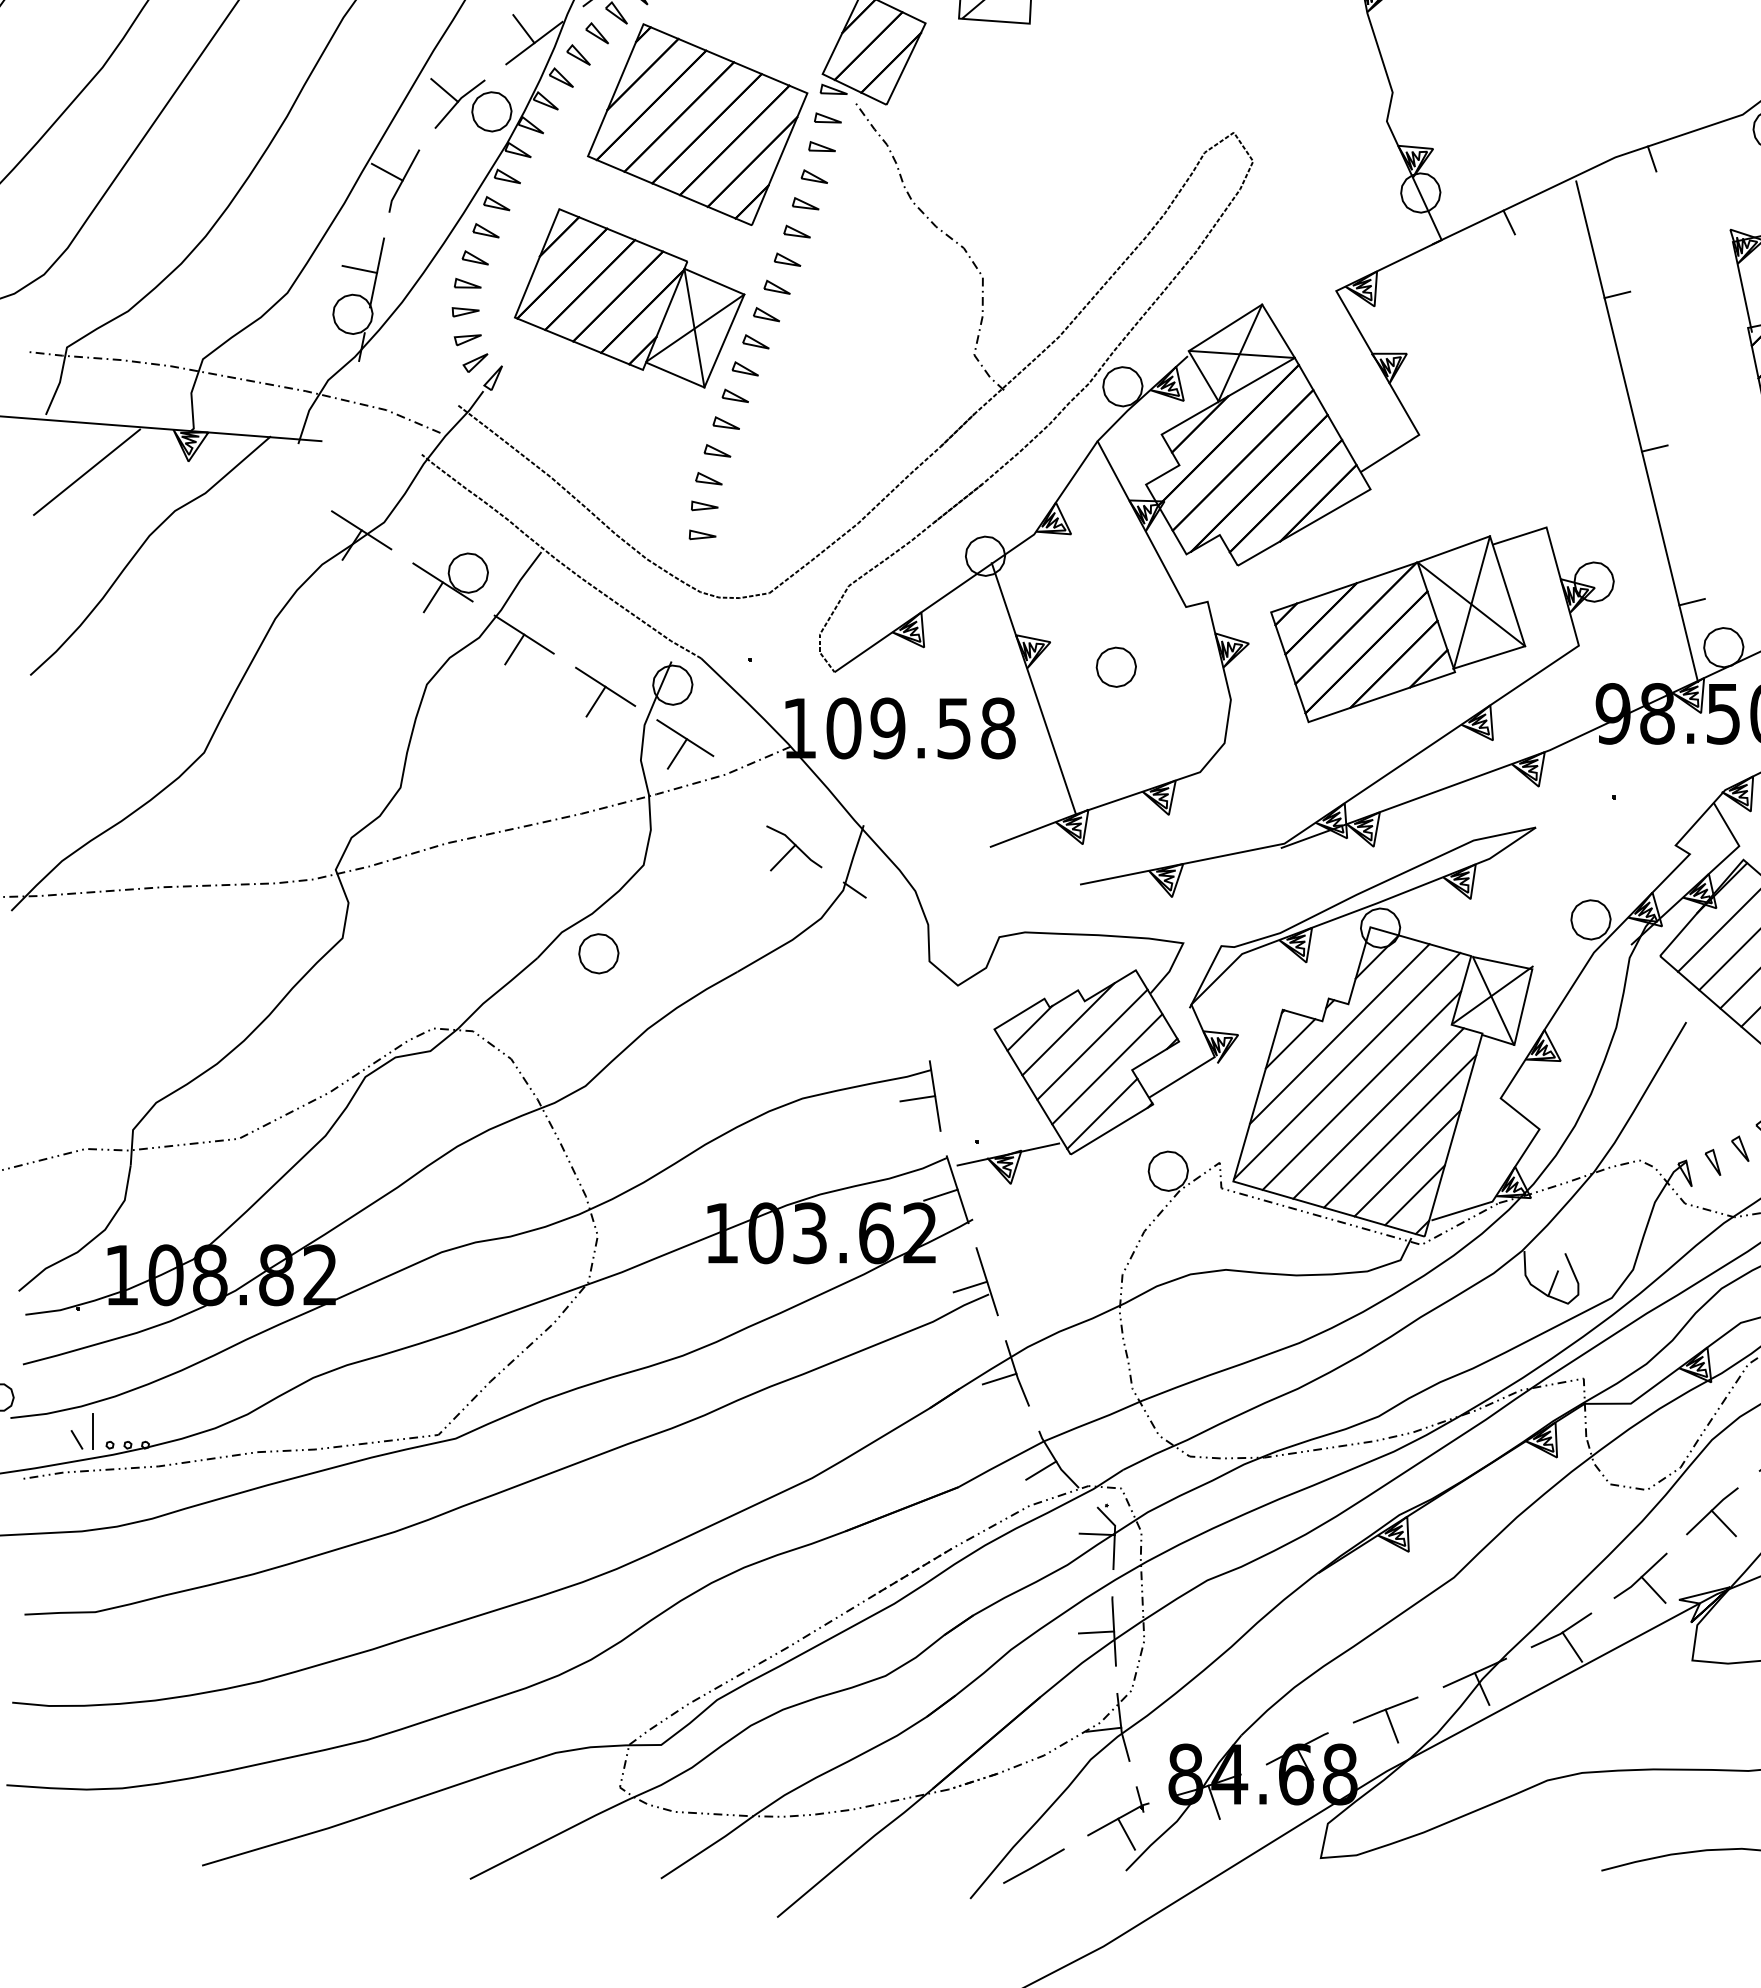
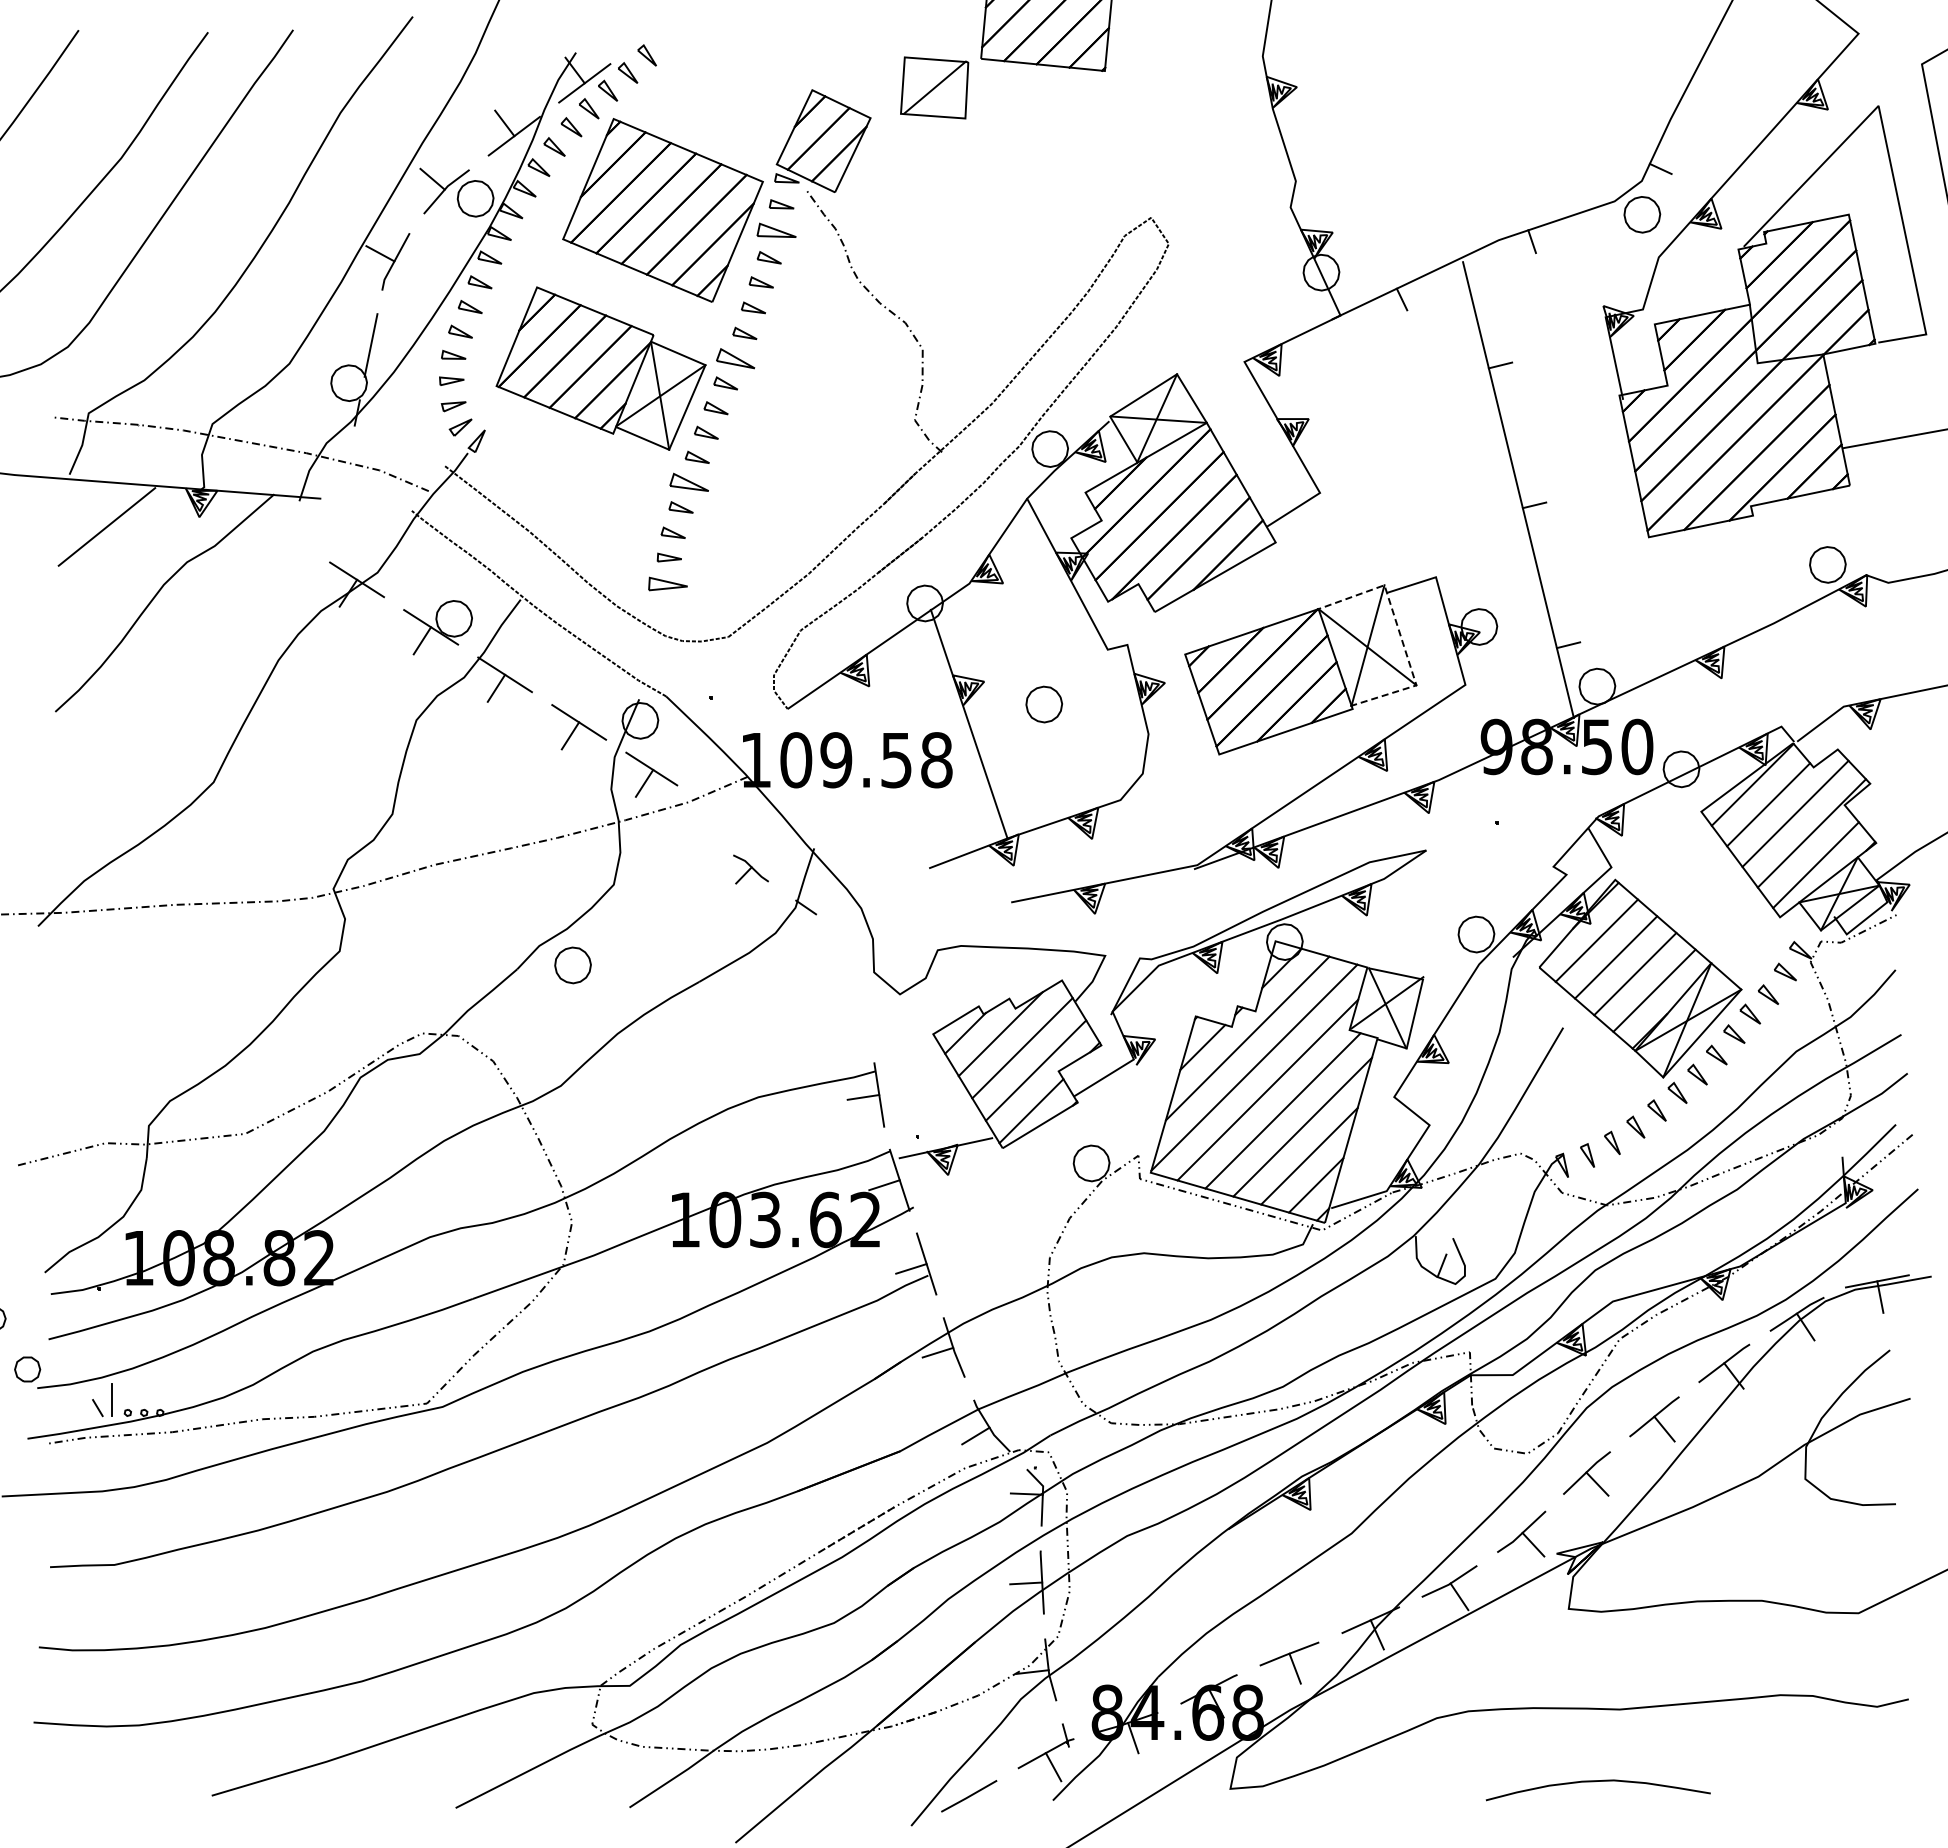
part: (821, 146) -> (775, 230), size x1.6
line: (359, 269) -> (355, 342), removed
part: (776, 287) -> (734, 358), size x1.6
part: (725, 422) -> (688, 481), size x1.6
part: (701, 534) -> (666, 583), size x1.6
line: (1507, 590) -> (1400, 634), solid -> dashed
part: (793, 848) -> (750, 869), size x0.7

